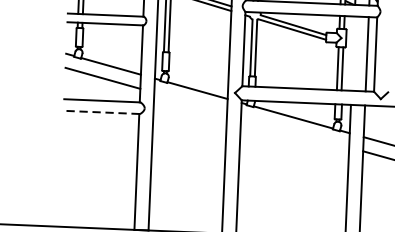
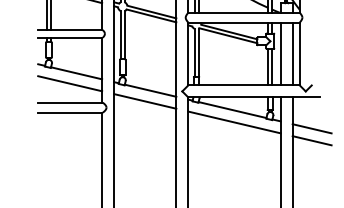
line: (352, 53) -> (280, 53), added
line: (191, 103) -> (145, 101), added
line: (100, 112) -> (69, 112), dashed -> solid
line: (295, 132) -> (234, 122), added

